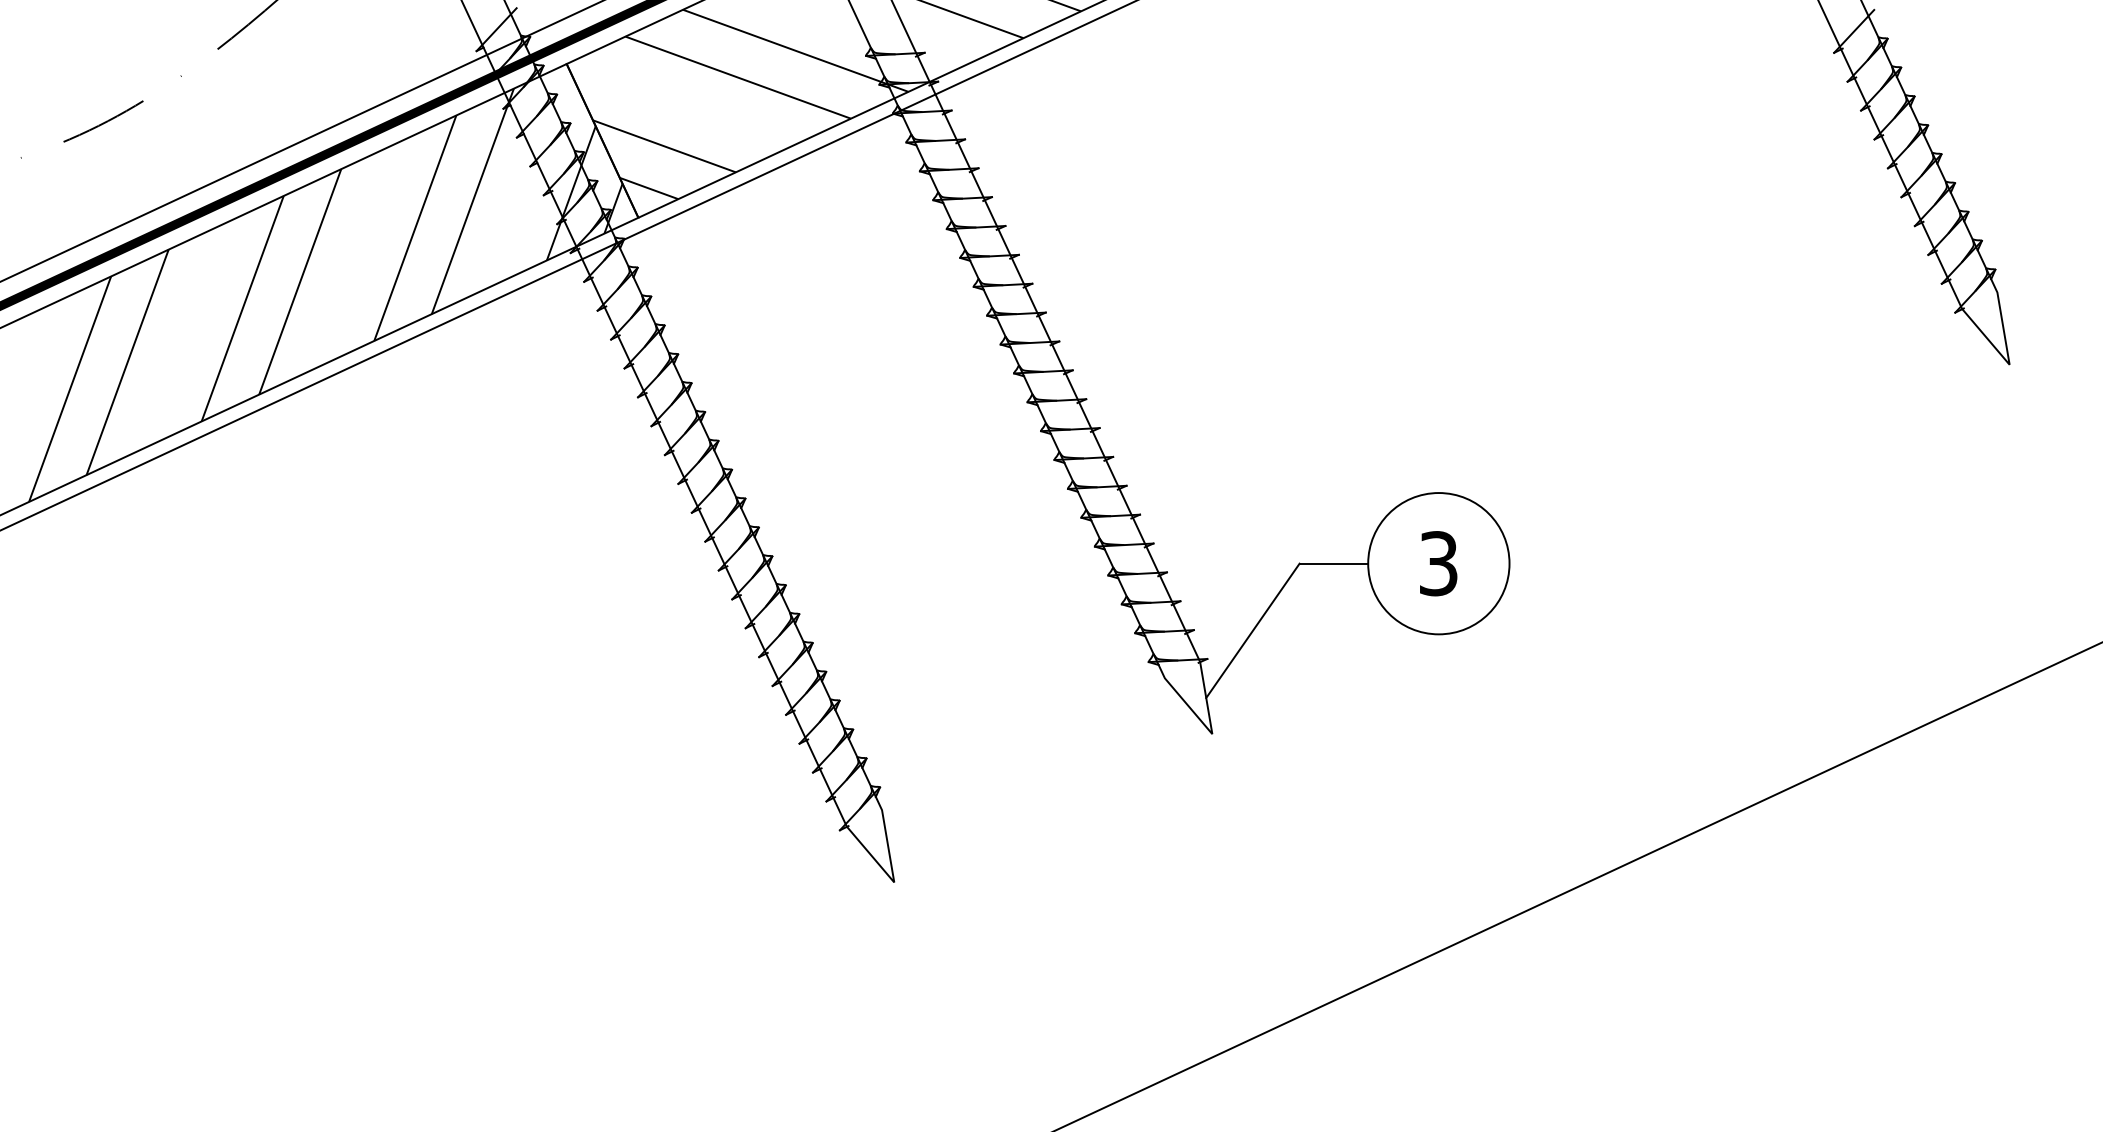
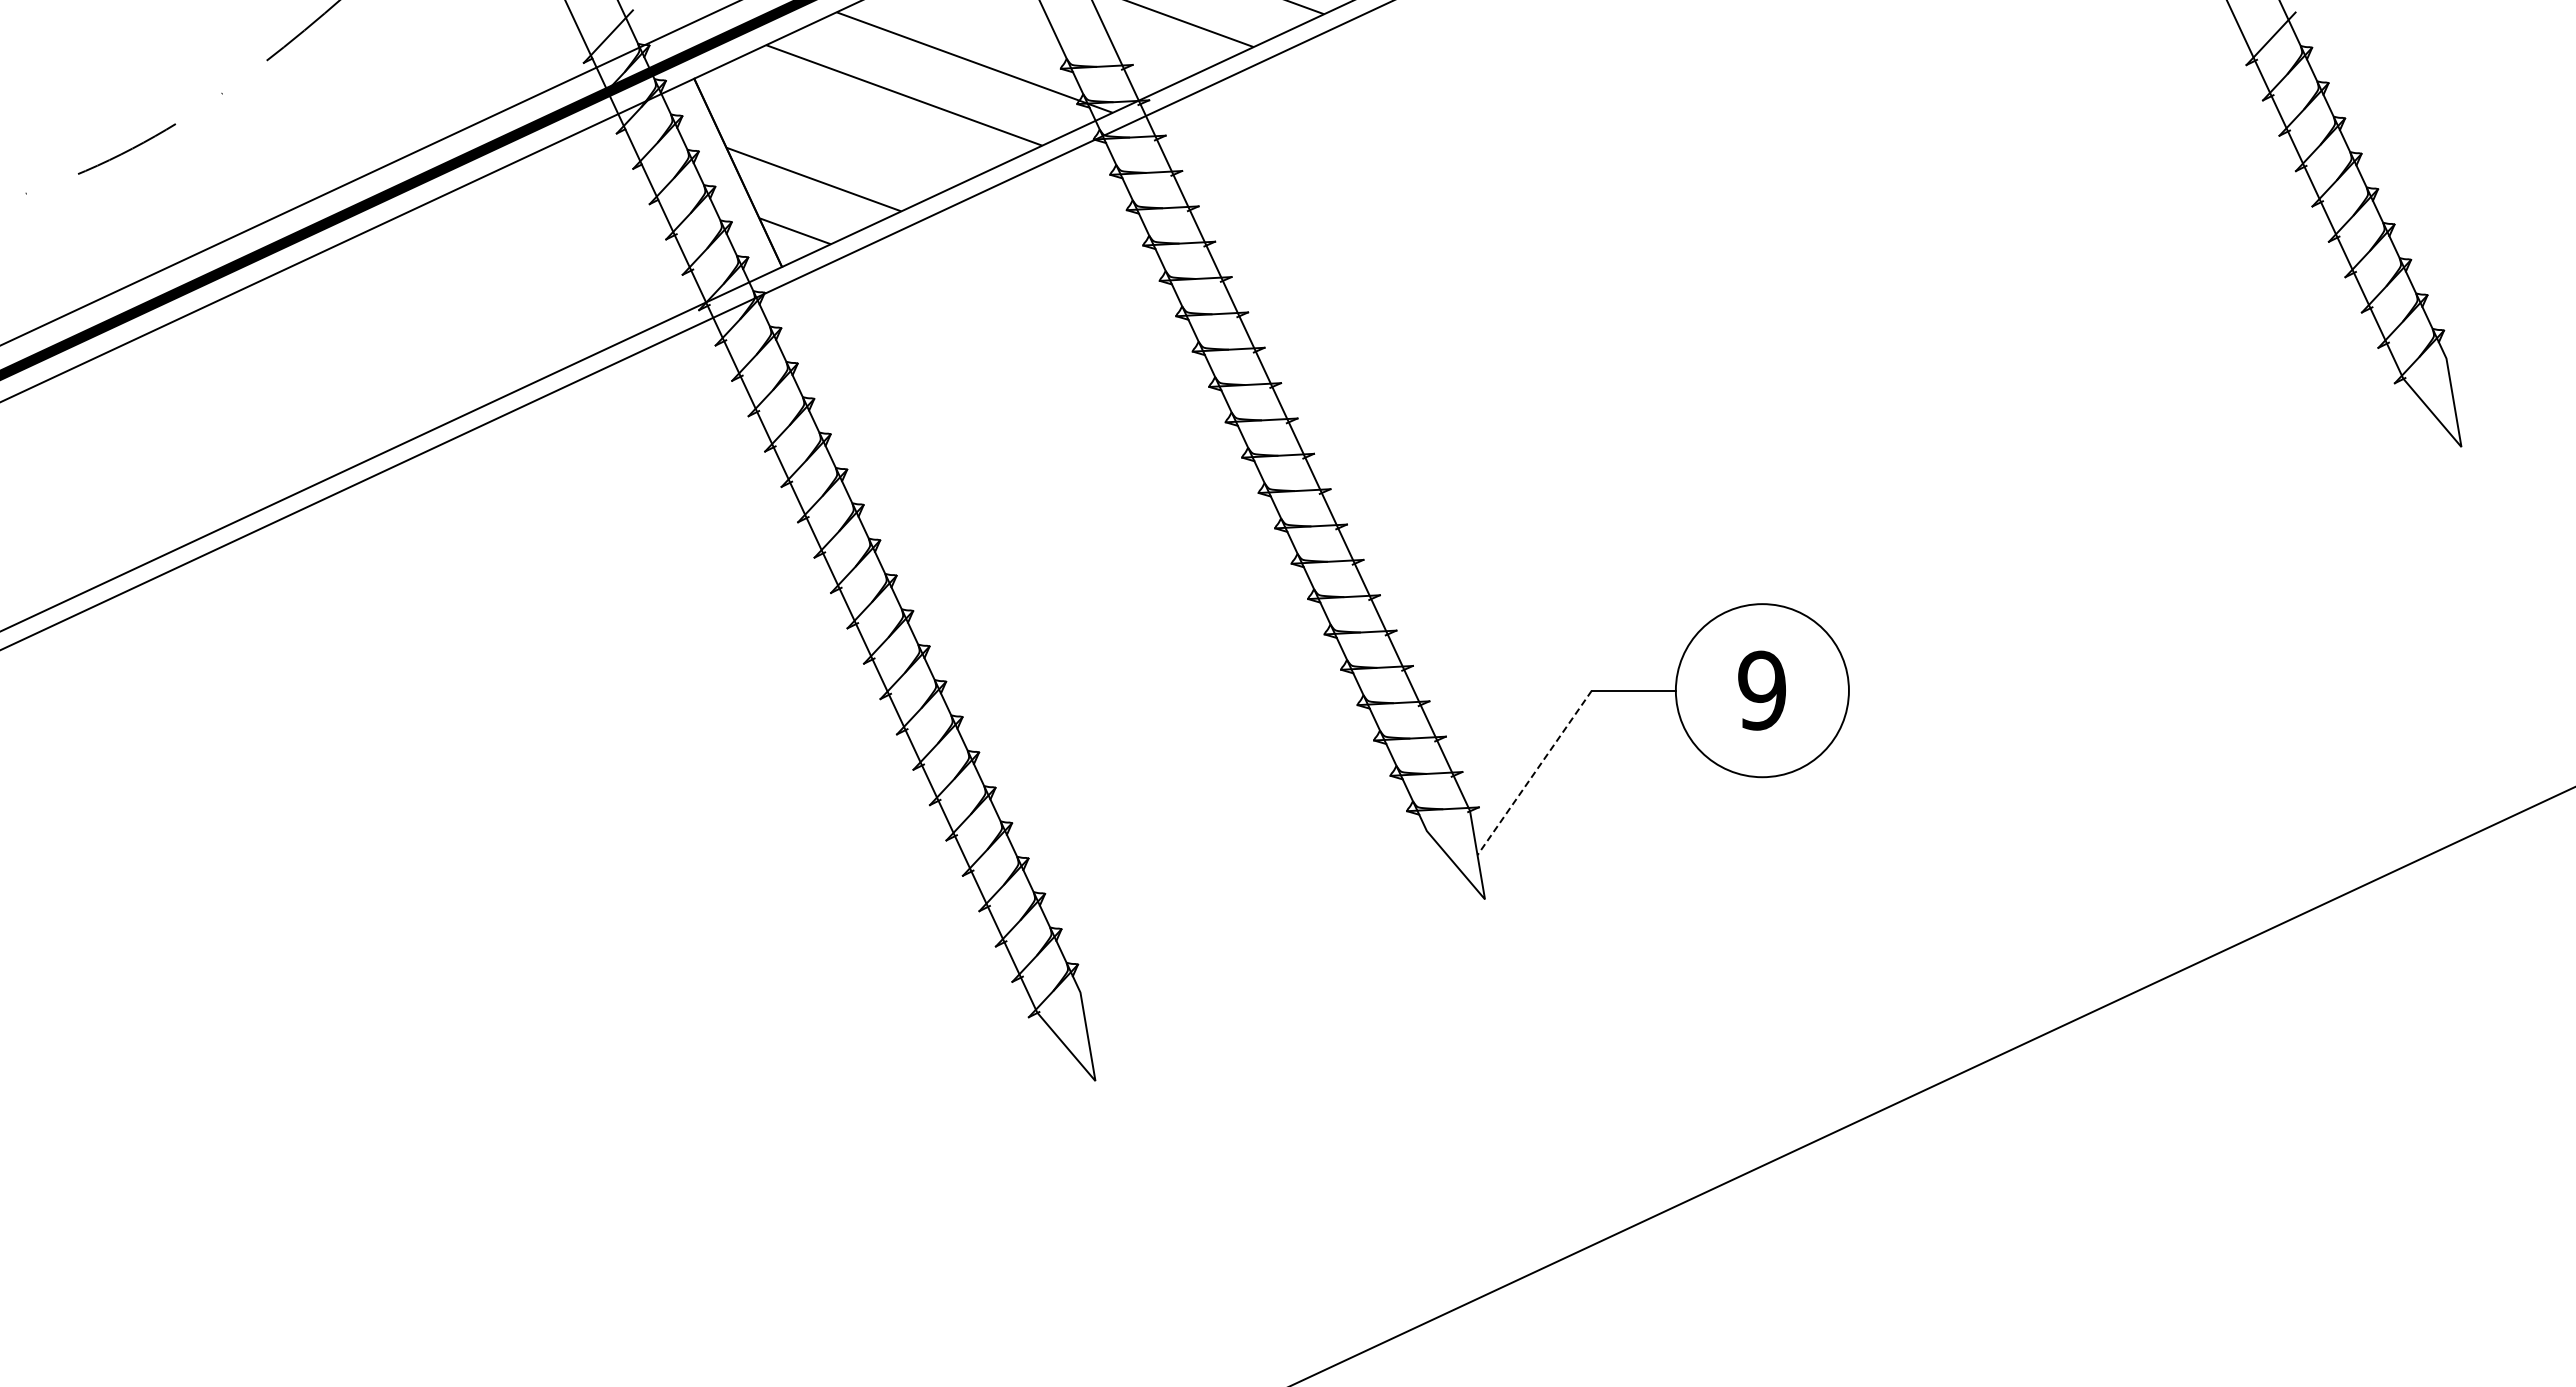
hatch: (325, 294) -> (398, 361), removed
text: (1438, 563) -> (1761, 690), 3 -> 9
line: (1252, 631) -> (1534, 773), solid -> dashed

